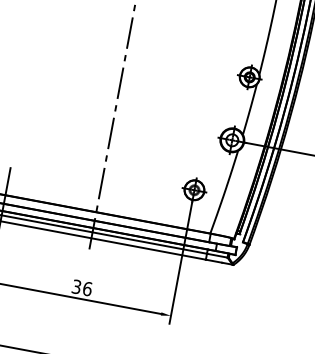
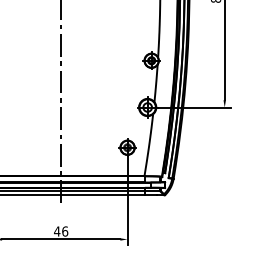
text: (77, 286) -> (57, 231), 36 -> 46

